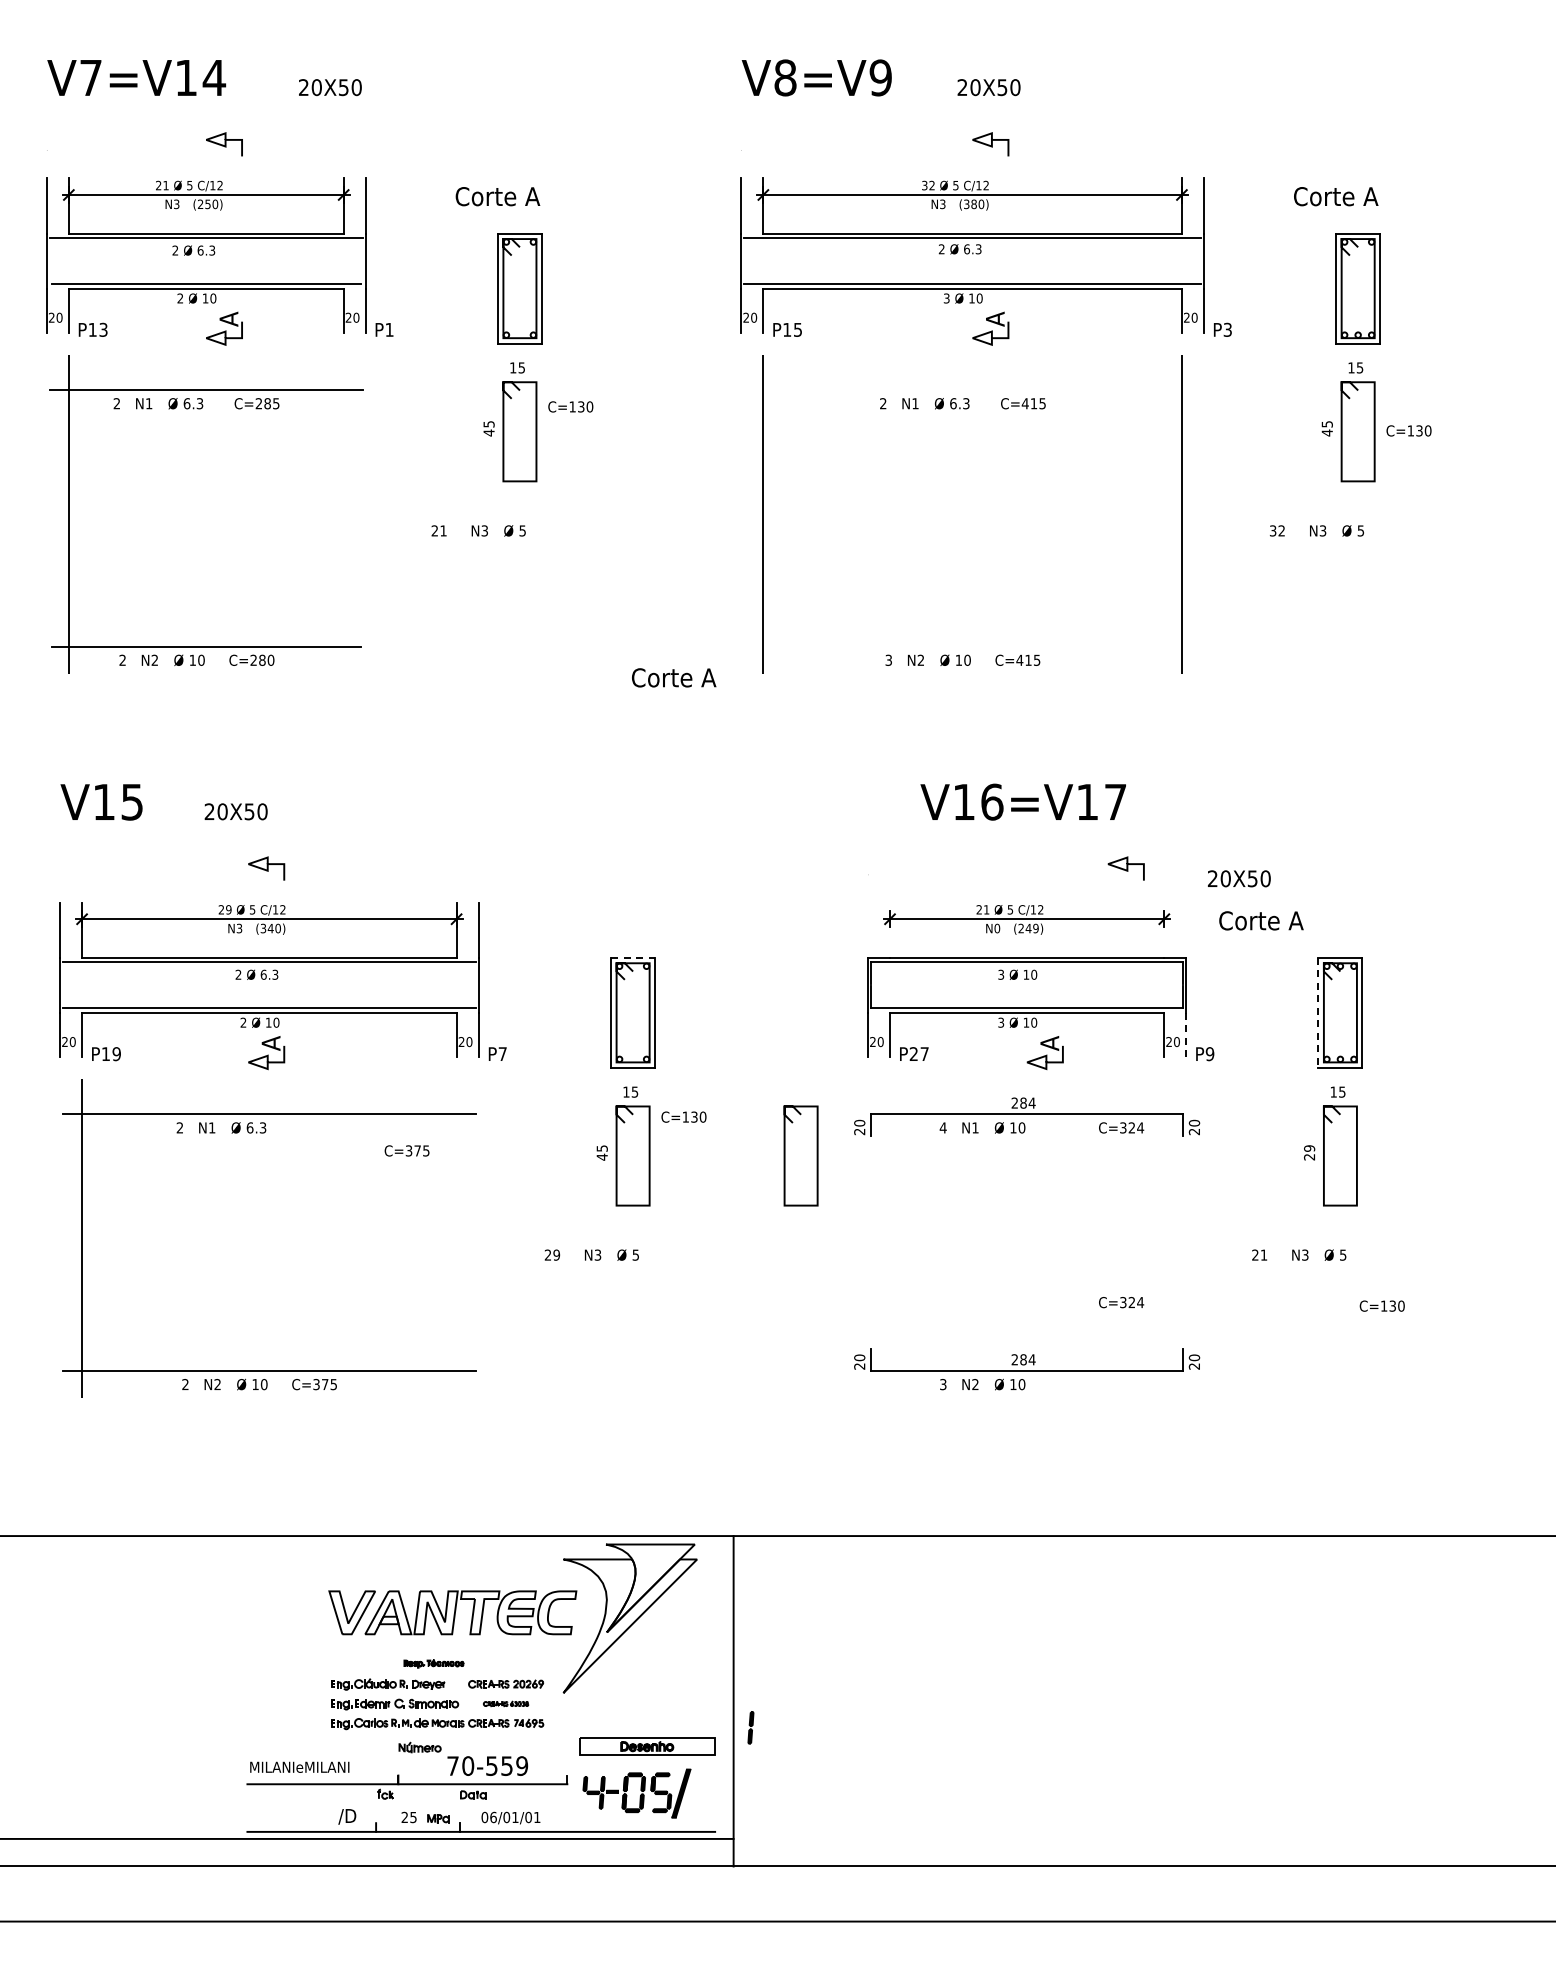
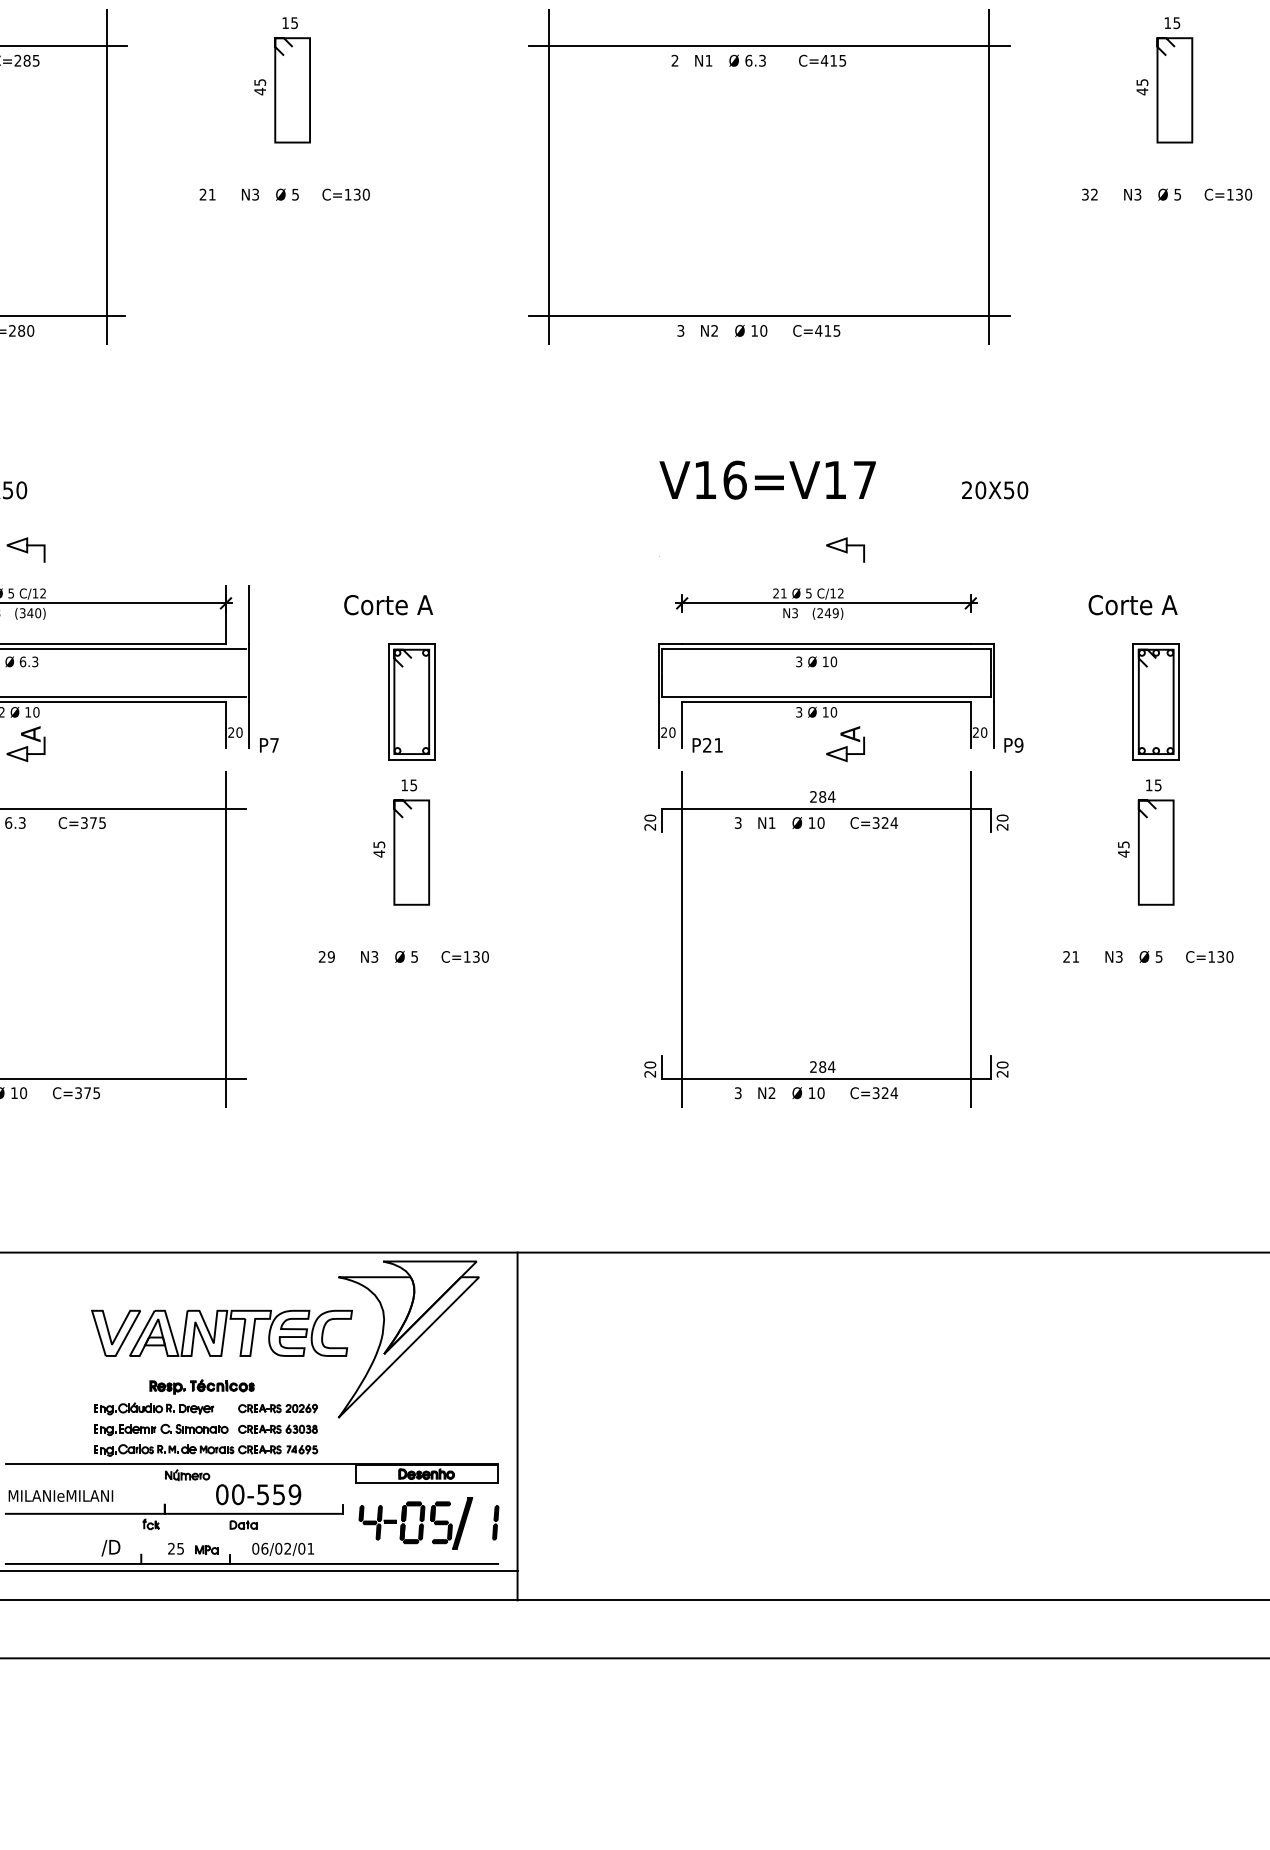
line: (972, 389) -> (768, 45), added
text: (570, 406) -> (345, 194), moved
text: (1408, 430) -> (1227, 194), moved
line: (343, 514) -> (106, 177), added
line: (972, 646) -> (768, 316), added
text: (674, 677) -> (389, 604), moved
text: (1022, 801) -> (766, 479), moved
curve: (1124, 868) -> (843, 549), moved
text: (1239, 878) -> (995, 490), moved
text: (1261, 920) -> (1133, 604), moved
text: (997, 928) -> (795, 613), N0 -> N3
line: (633, 957) -> (412, 643), dashed -> solid
line: (1318, 1013) -> (1133, 702), dashed -> solid
line: (1186, 1035) -> (994, 725), dashed -> solid
text: (924, 1053) -> (718, 744), P27 -> P21
text: (683, 1116) -> (464, 956), moved
text: (942, 1127) -> (737, 822), 4 -> 3
text: (1121, 1127) -> (874, 822), moved
text: (406, 1150) -> (81, 822), moved
text: (1309, 1152) -> (1123, 848), 29 -> 45
curve: (785, 1155) -> (572, 852), removed
line: (456, 1238) -> (225, 939), added
line: (890, 1238) -> (682, 939), added
line: (1164, 1238) -> (971, 939), added
text: (1121, 1302) -> (874, 1093), moved
text: (1381, 1305) -> (1208, 956), moved
part: (433, 1663) -> (201, 1386), size x1.67
part: (505, 1703) -> (277, 1428), size x1.67
part: (750, 1727) -> (495, 1522), moved
line: (481, 1737) -> (252, 1464), added
text: (453, 1765) -> (222, 1494), 70-559 -> 00-559
text: (515, 1816) -> (287, 1547), 06/01/01 -> 06/02/01

